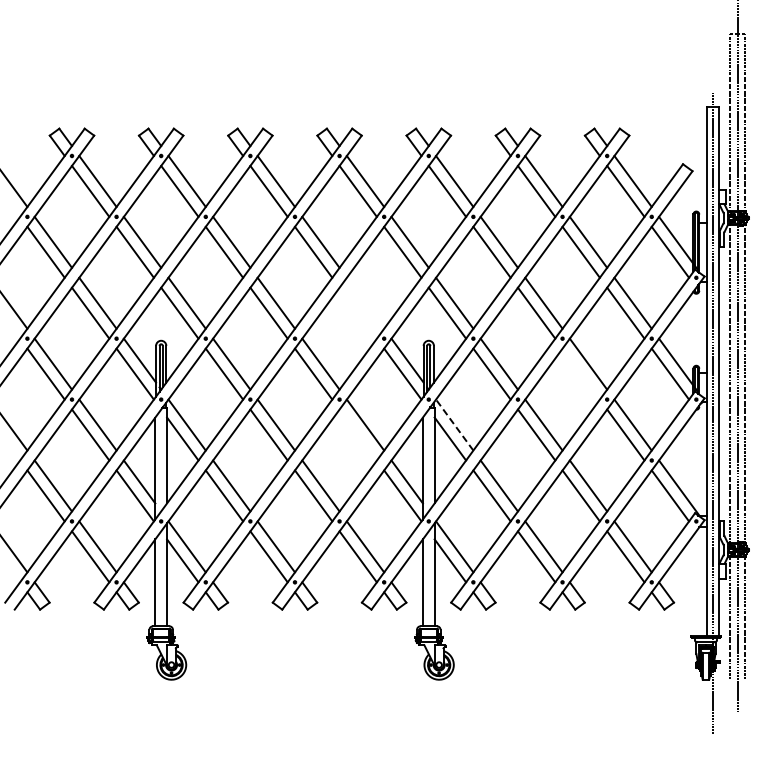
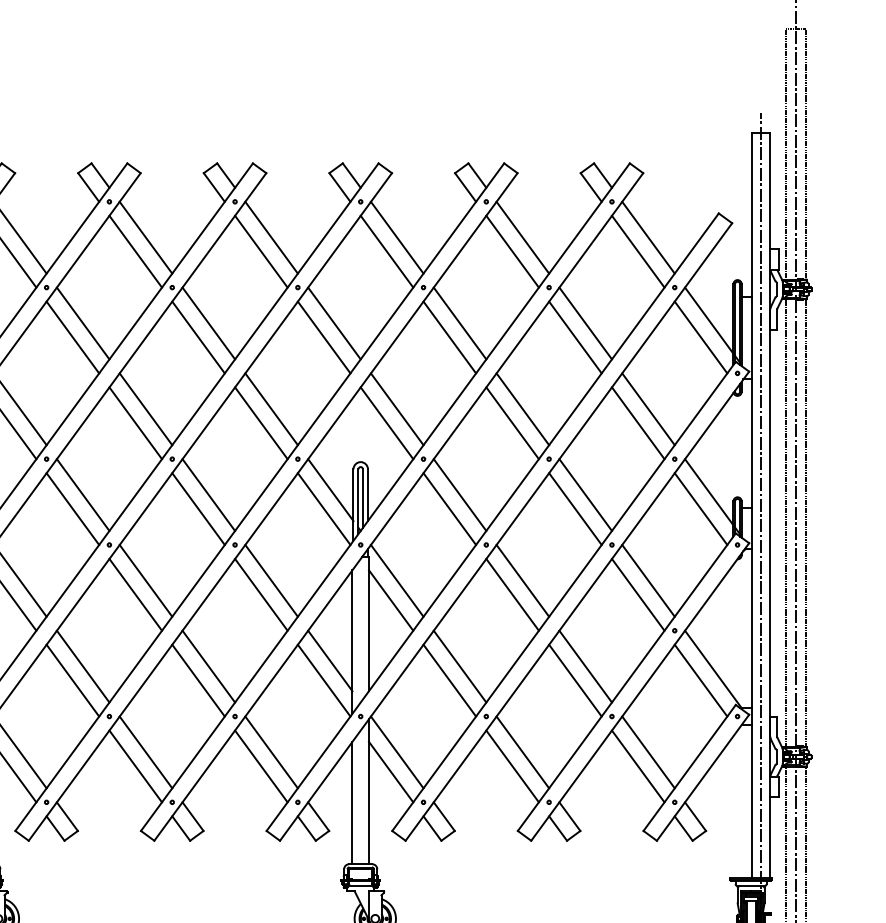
line: (365, 302) -> (271, 408), added
line: (357, 312) -> (260, 422), added
line: (580, 373) -> (574, 508), added
line: (454, 425) -> (396, 581), dashed -> solid
line: (357, 434) -> (260, 594), added

